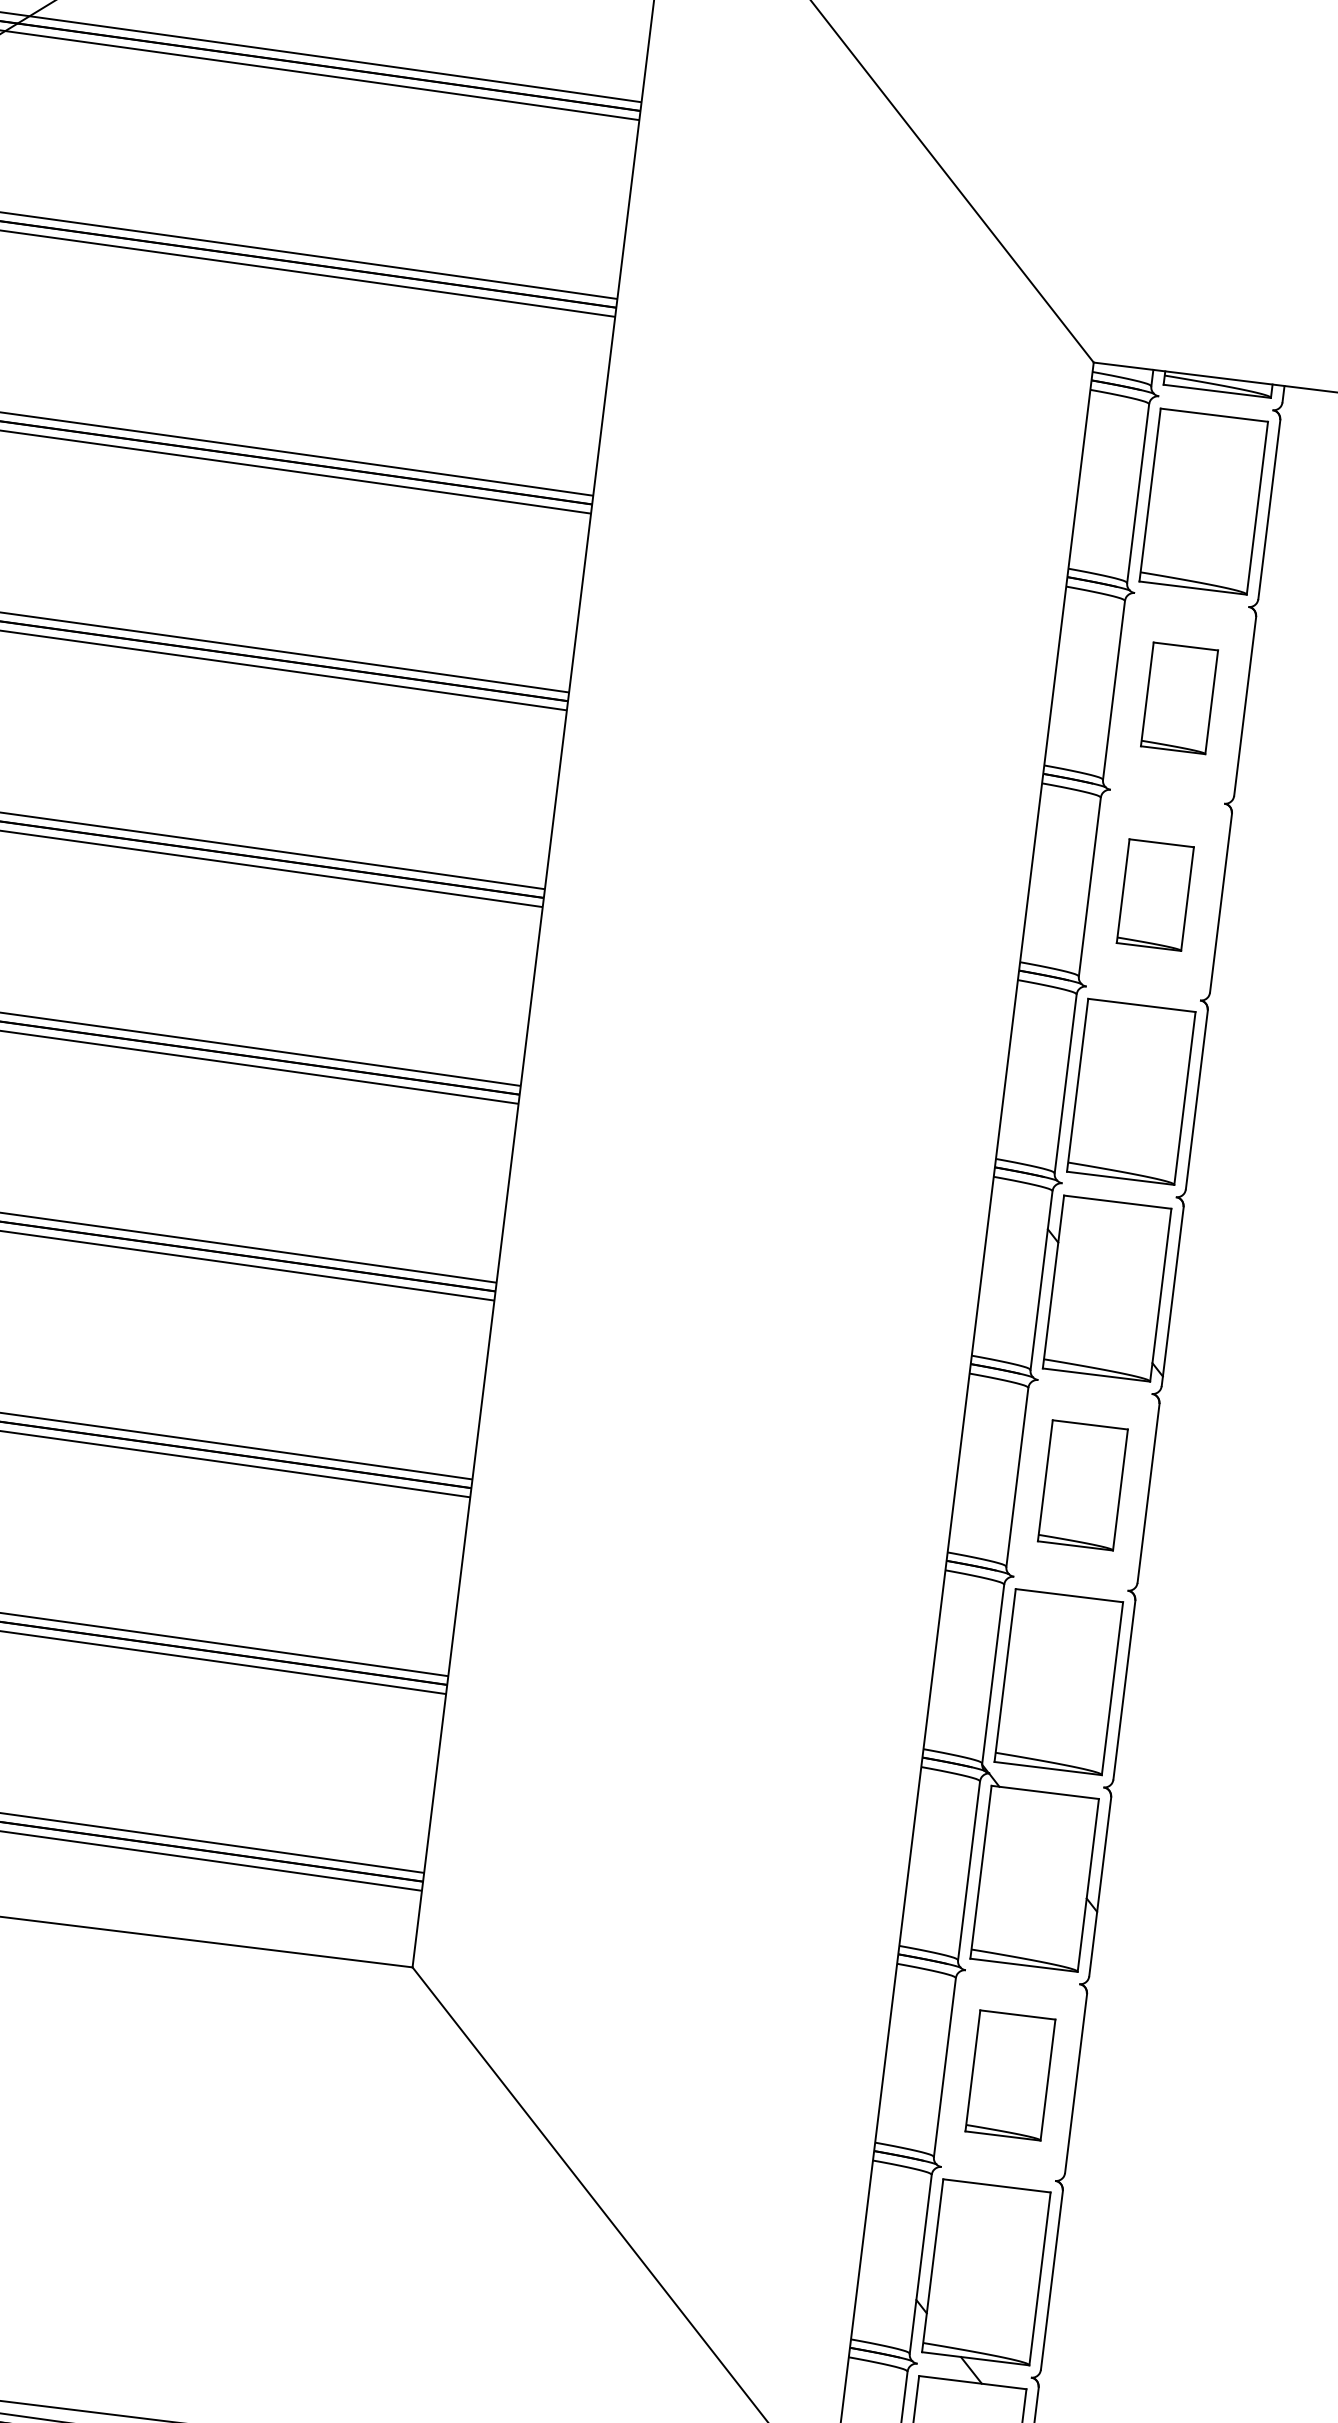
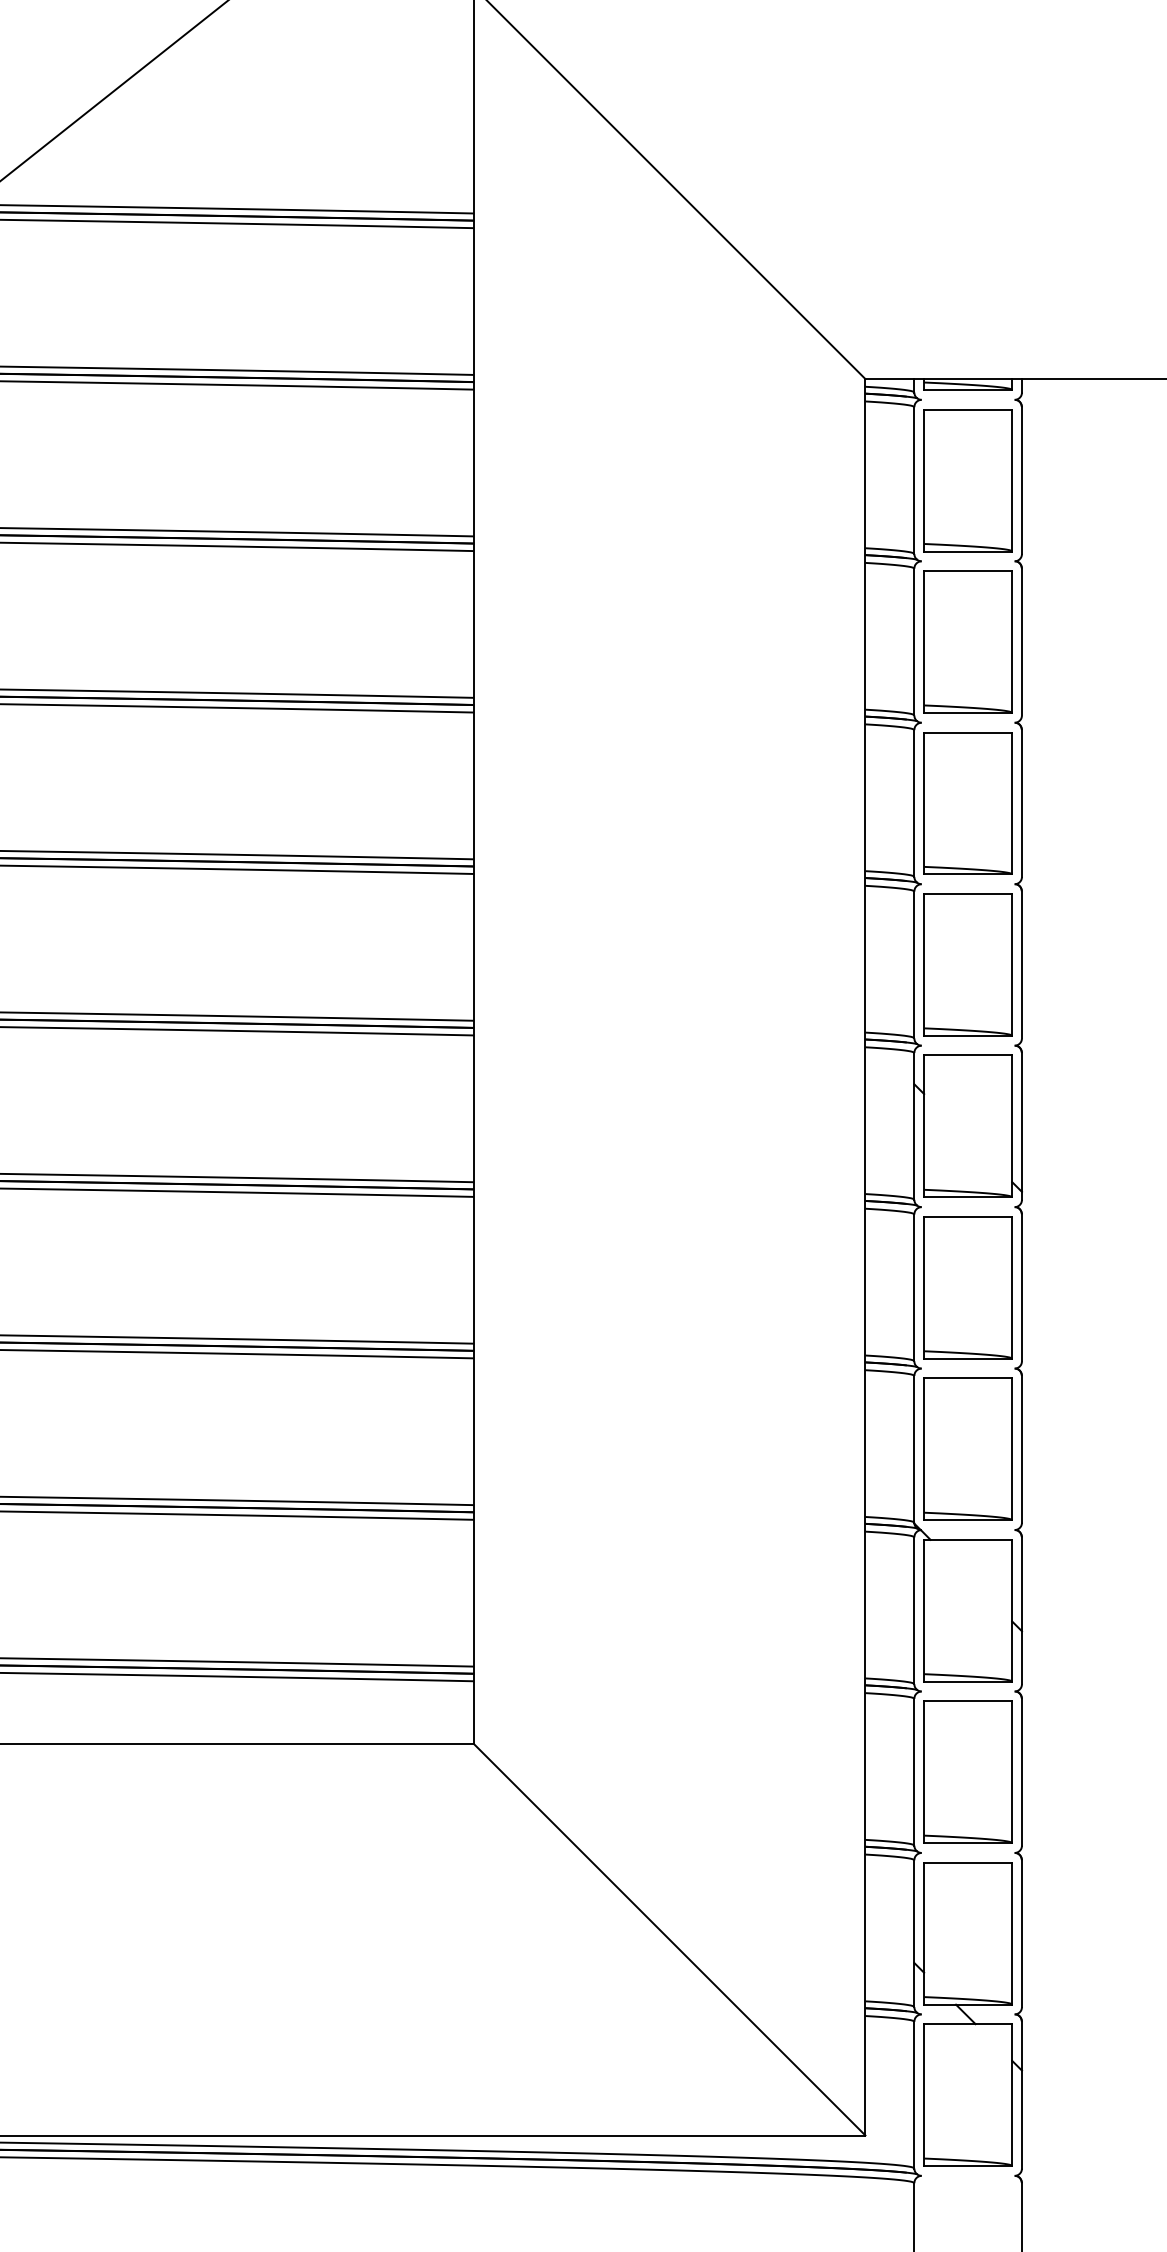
part: (1178, 697) -> (967, 641), size x1.67
part: (1154, 895) -> (967, 803), size x1.67
part: (1082, 1484) -> (967, 1287), size x1.43
part: (1009, 2074) -> (967, 1771), size x1.43

